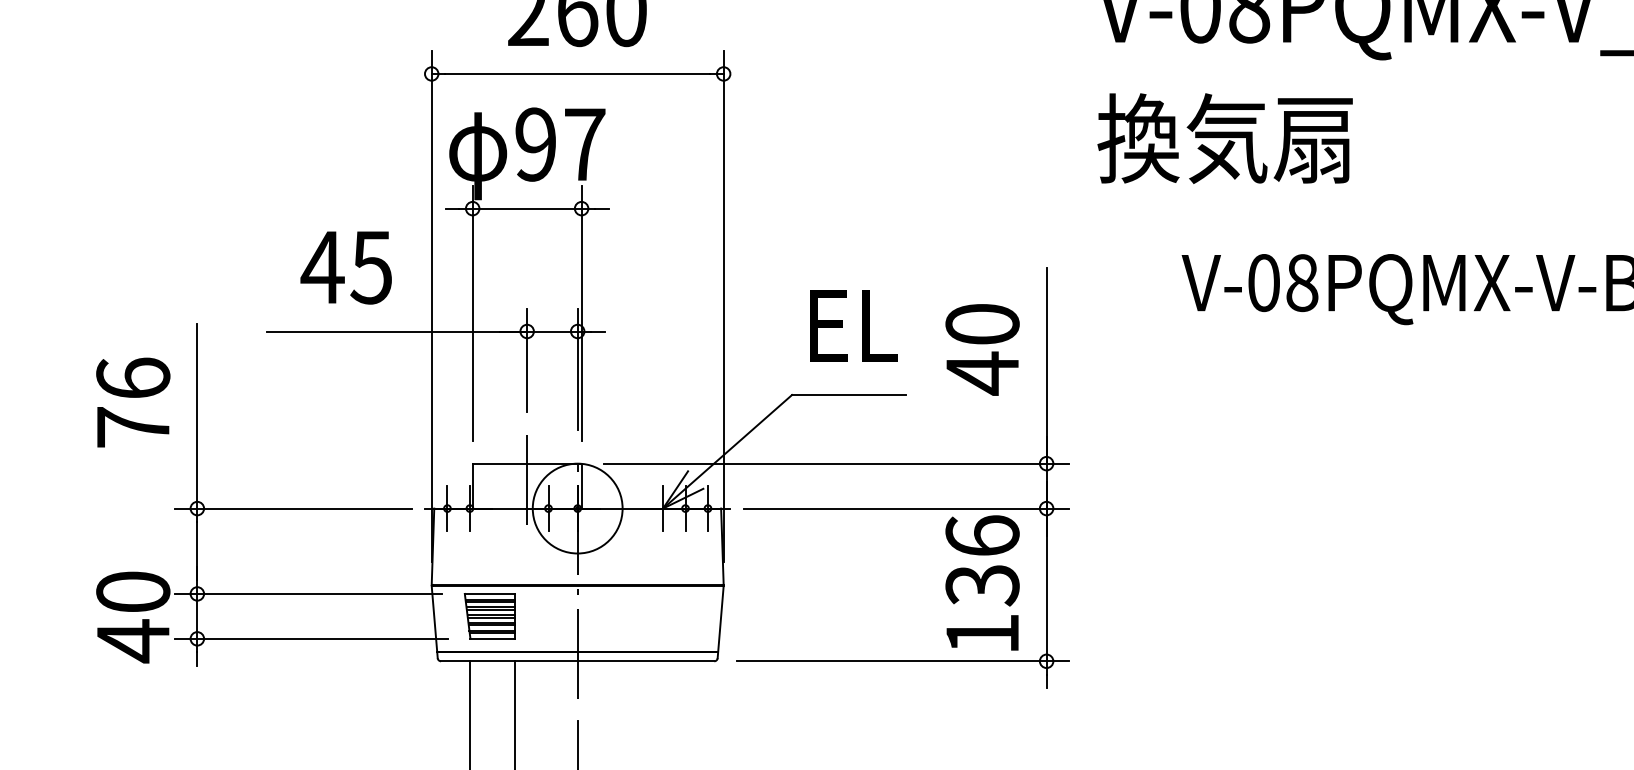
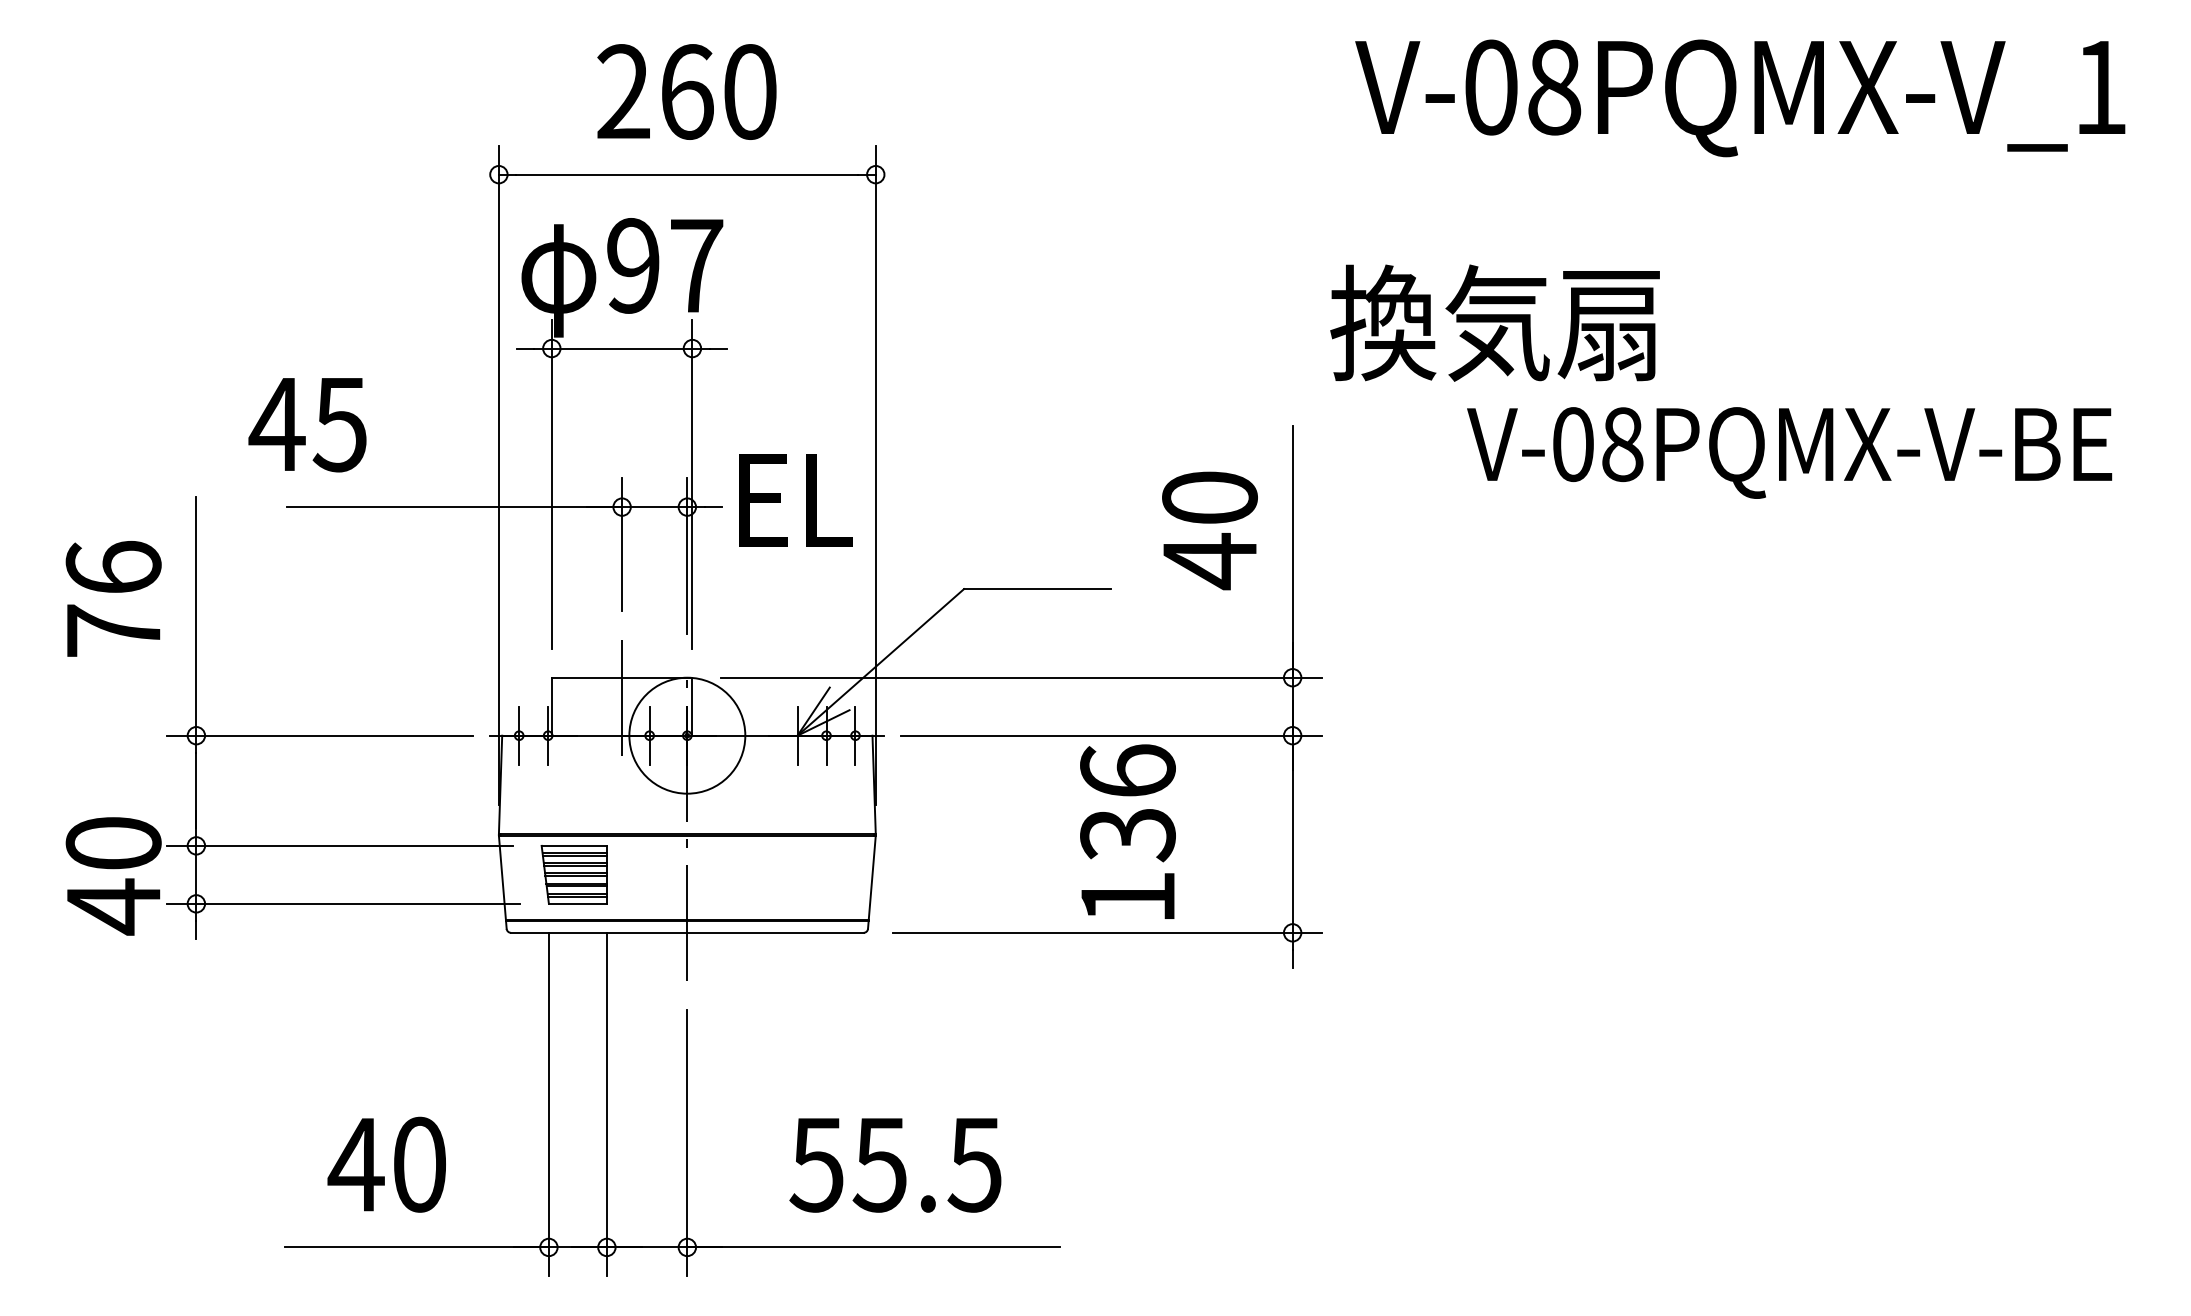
text: (1224, 138) -> (1494, 322), moved
text: (346, 268) -> (307, 425), moved
text: (853, 326) -> (795, 500), moved
text: (982, 582) -> (1127, 831), moved

